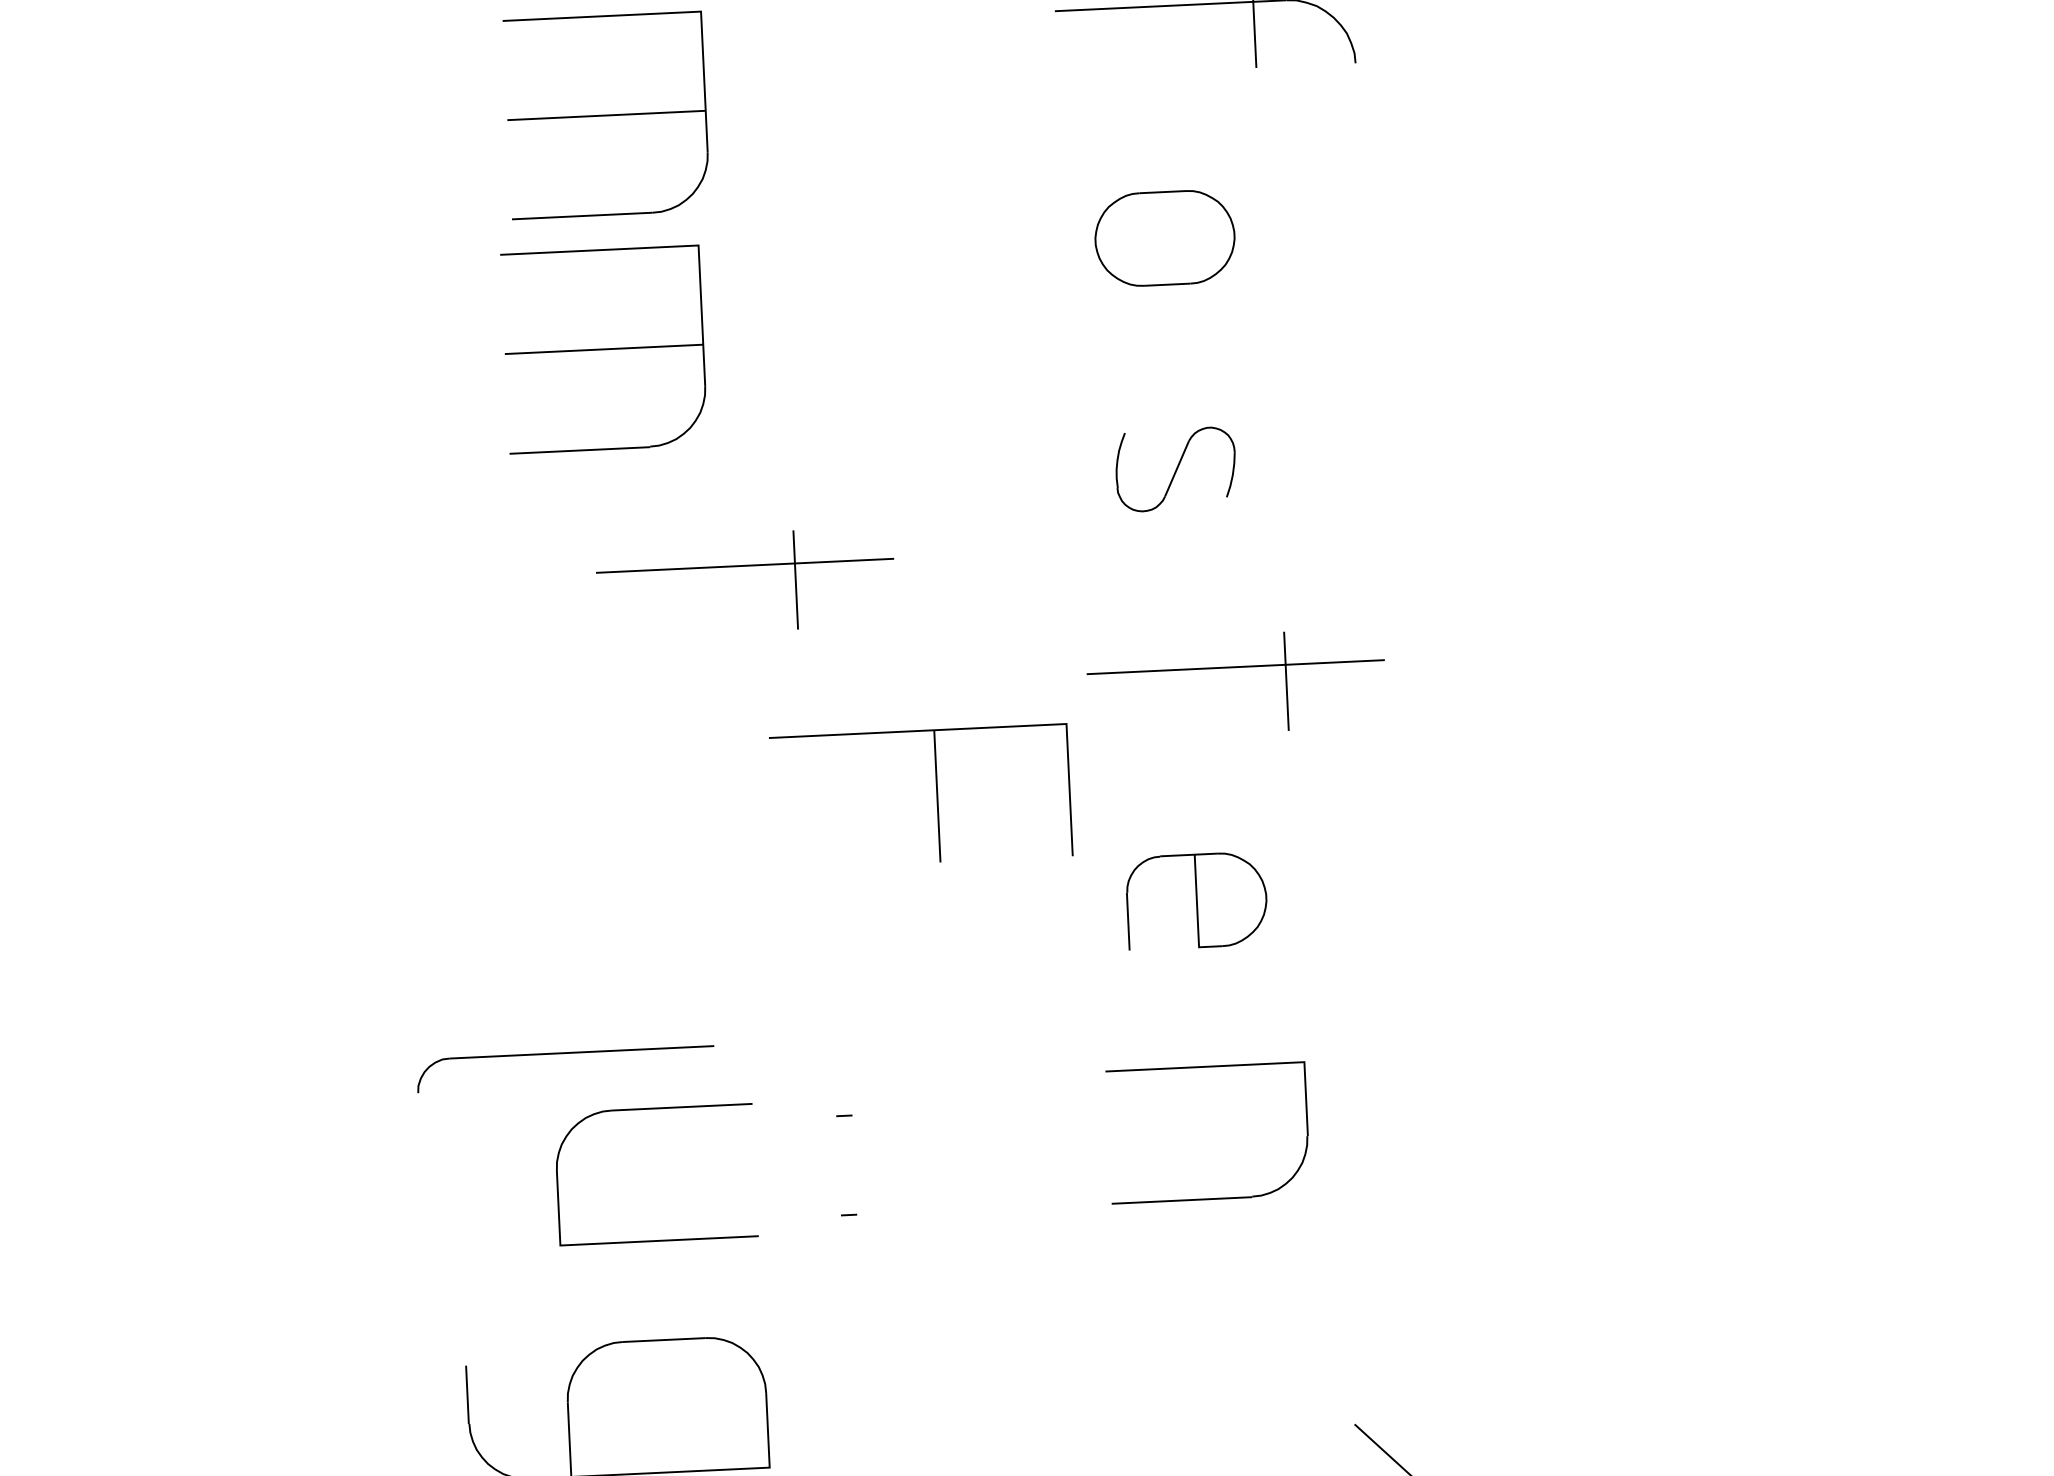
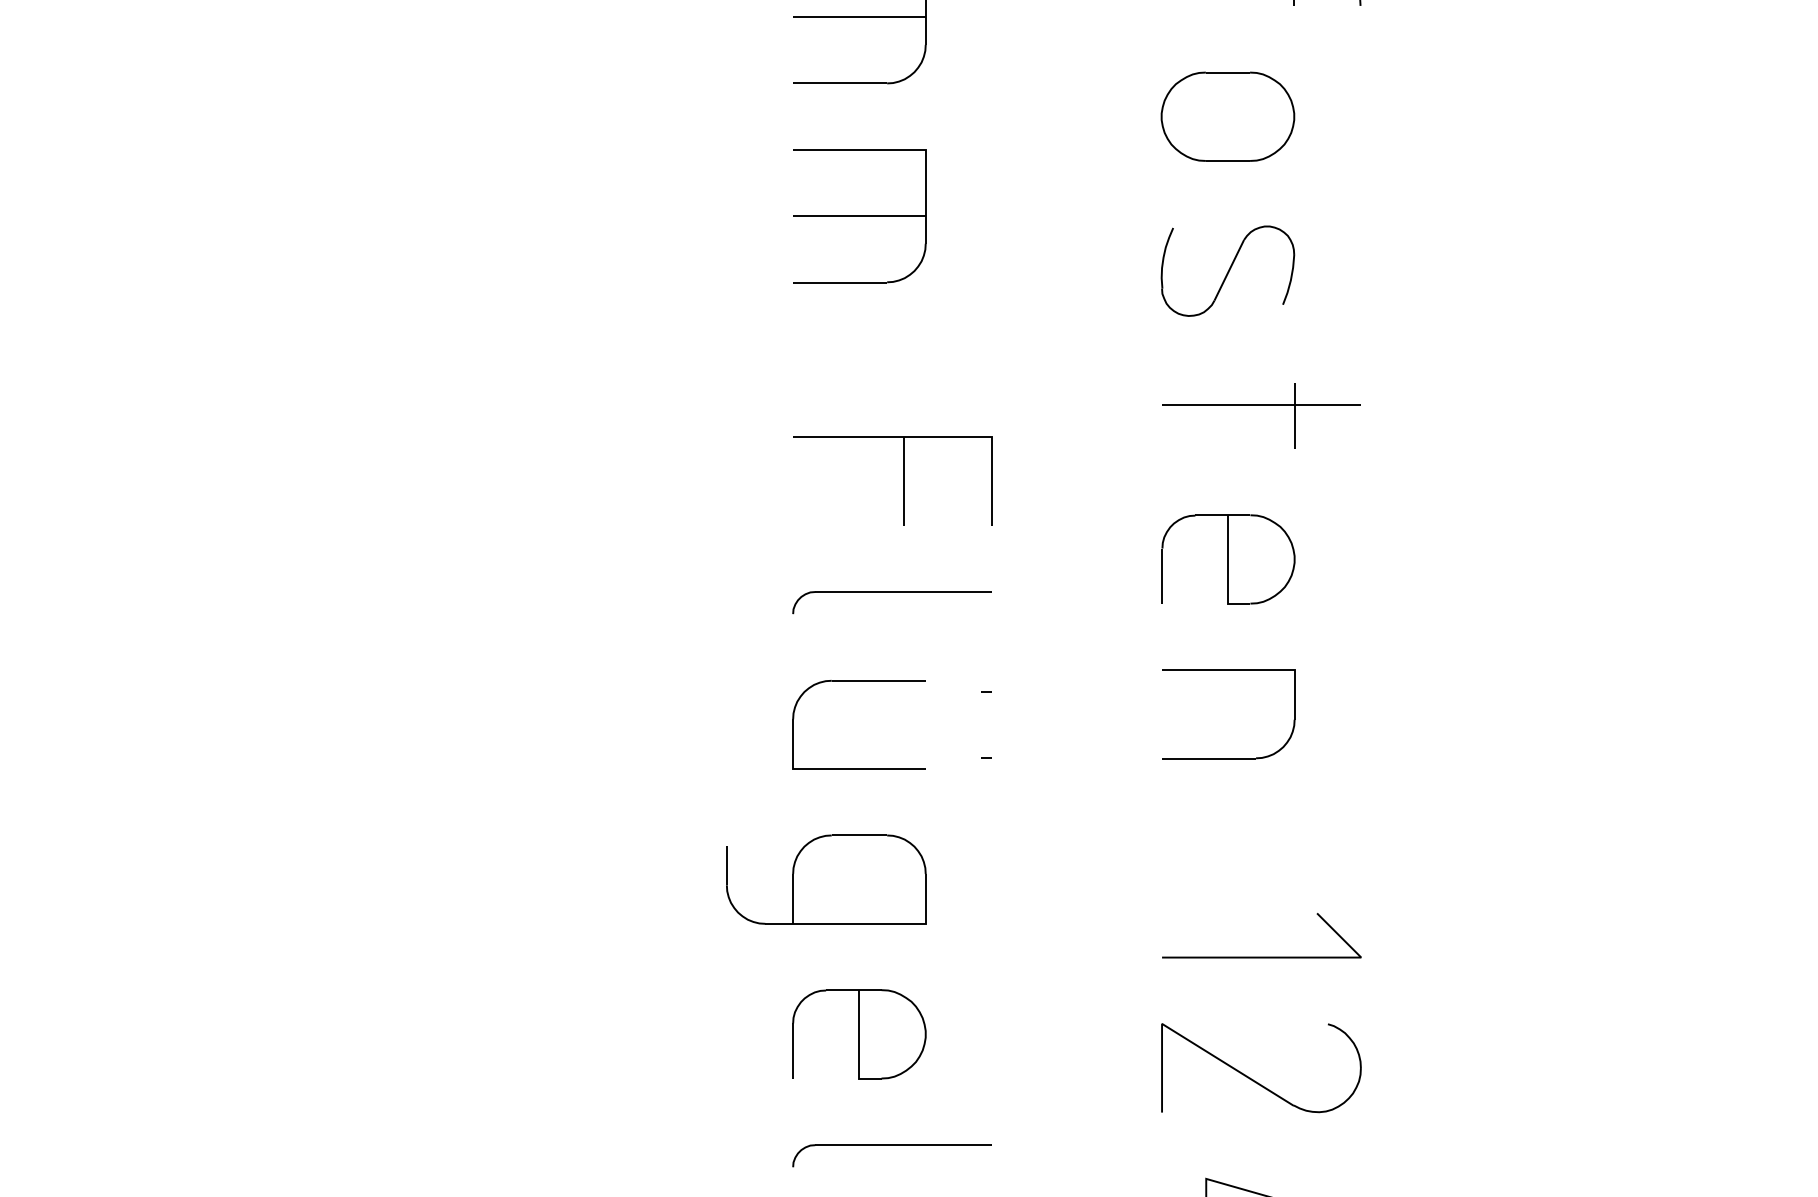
part: (1164, 238) -> (1227, 116), size x1.43
part: (604, 350) -> (859, 216), moved
part: (1175, 468) -> (1227, 270), size x1.67
part: (744, 566) -> (937, 322), removed
part: (937, 794) -> (903, 480), moved
part: (1197, 901) -> (1228, 559), size x1.43
part: (563, 1053) -> (891, 592), moved

